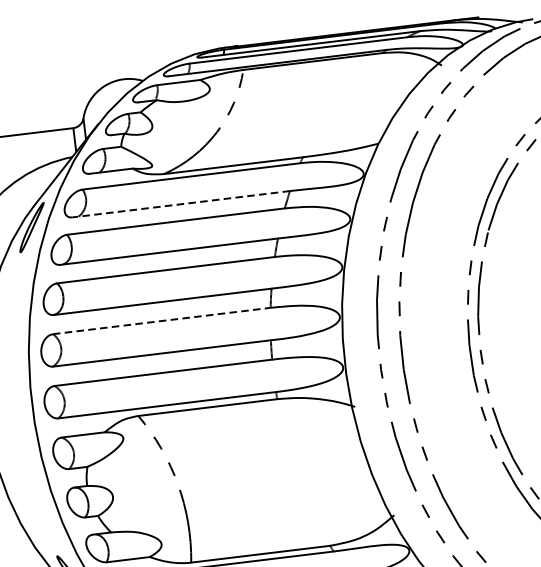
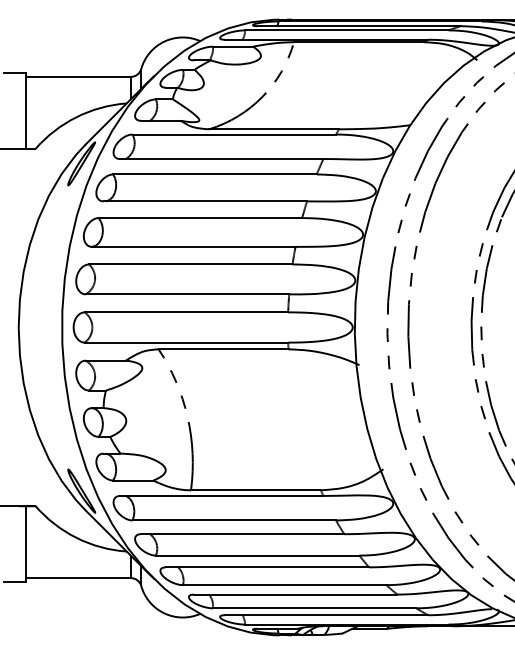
line: (181, 204) -> (221, 159), dashed -> solid
line: (161, 321) -> (190, 264), dashed -> solid

